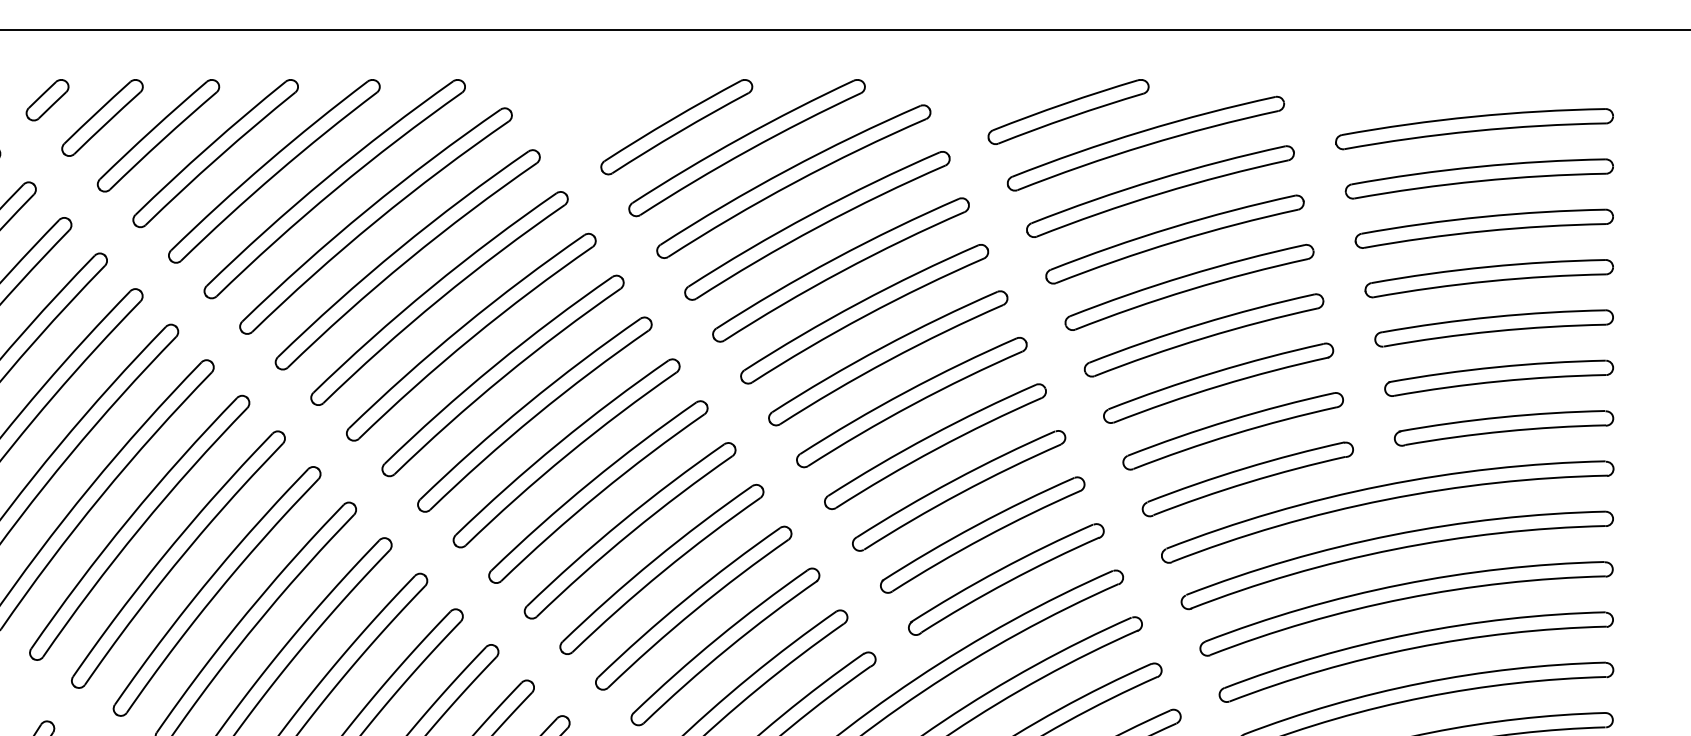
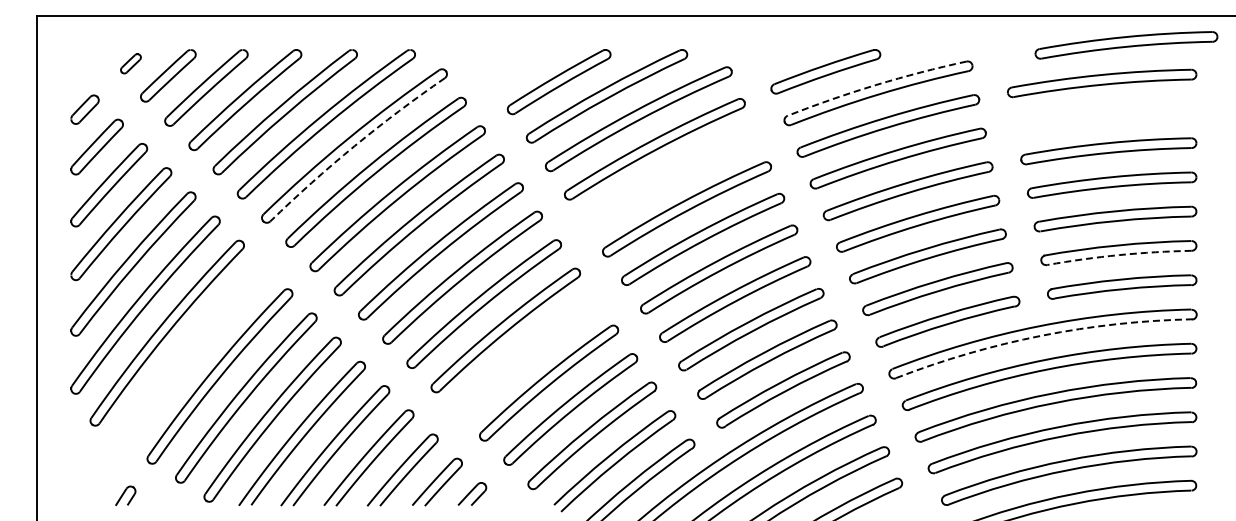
part: (46, 99) -> (130, 63), size x0.7
arc: (1143, 132) -> (876, 85), solid -> dashed
part: (1479, 179) -> (1126, 45), moved
arc: (376, 221) -> (354, 146), solid -> dashed
part: (840, 270) -> (670, 179), removed
arc: (1500, 381) -> (1119, 255), solid -> dashed
arc: (1385, 499) -> (1041, 335), solid -> dashed
part: (139, 527) -> (193, 354), removed
part: (630, 530) -> (527, 356), removed

